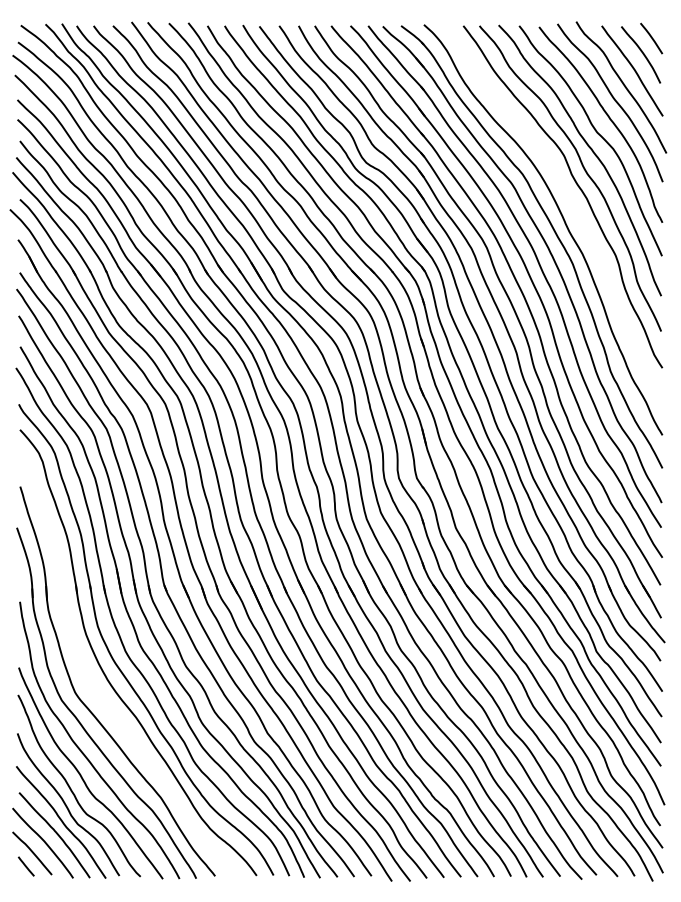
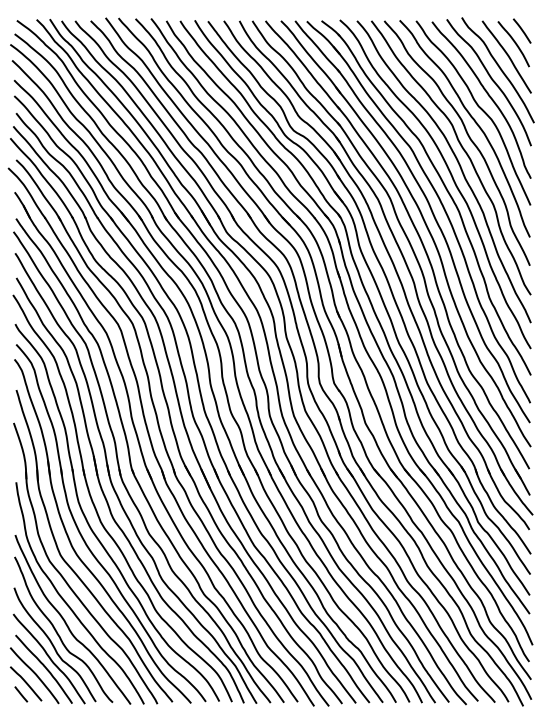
curve: (572, 206) -> (458, 165), added
part: (92, 684) -> (74, 548), added

